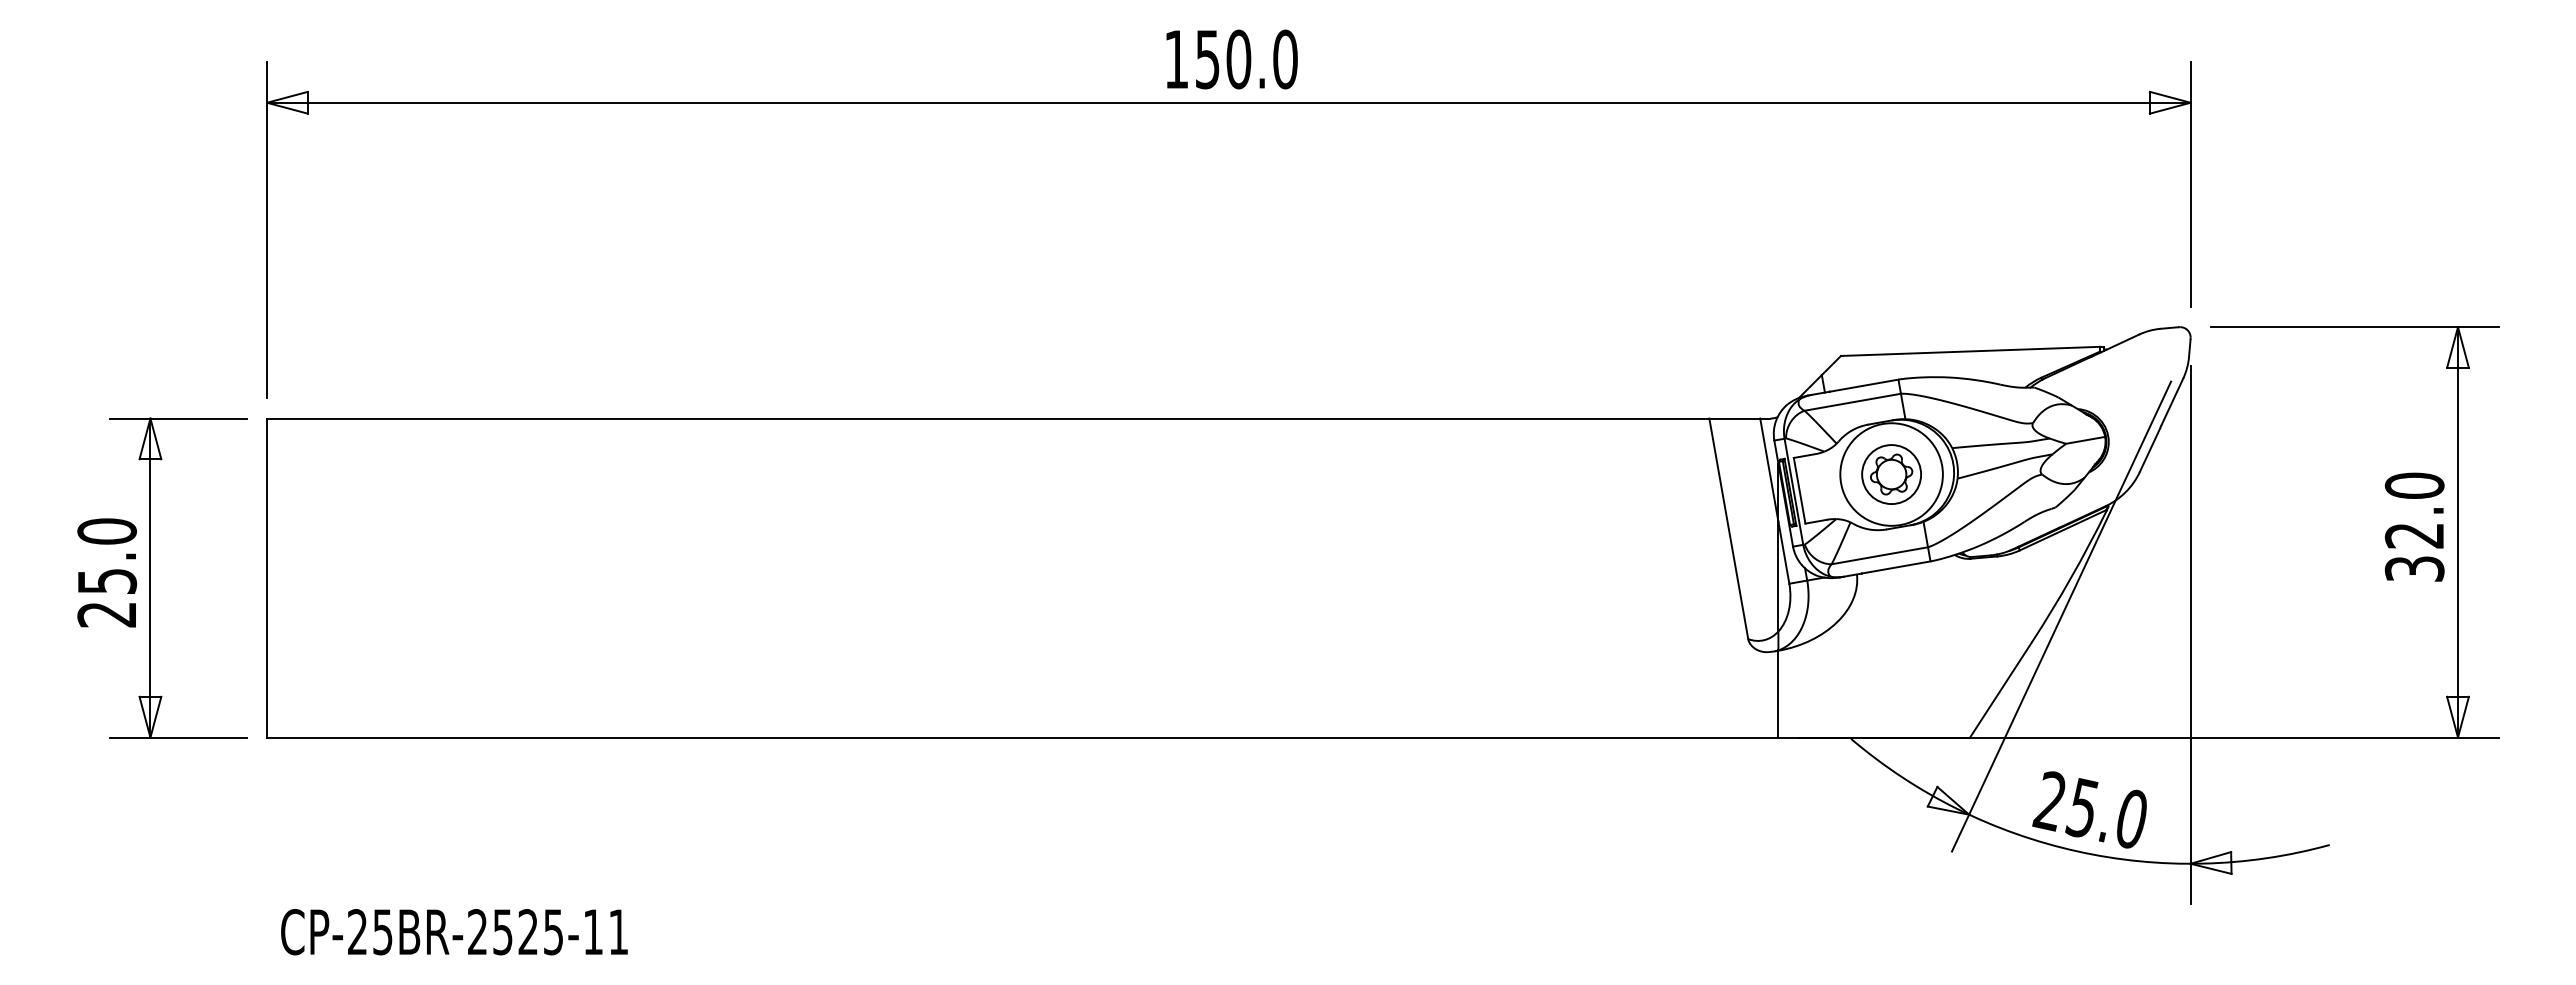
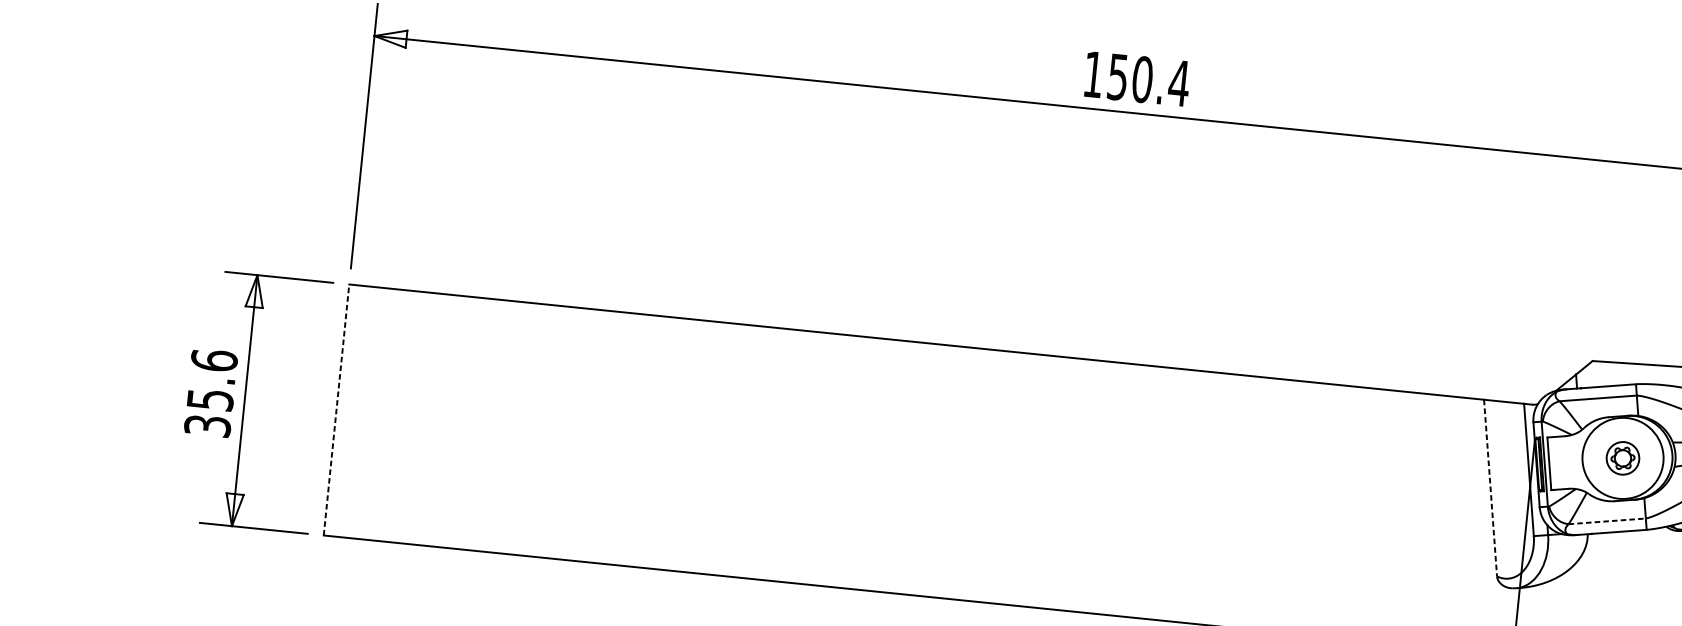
text: (1285, 59) -> (1179, 83), 150.0 -> 150.4
part: (1891, 474) -> (1622, 458), size x0.7
line: (1728, 529) -> (1490, 488), solid -> dashed
line: (1879, 555) -> (1607, 521), solid -> dashed
text: (107, 572) -> (211, 392), 25.0 -> 35.6
line: (267, 577) -> (336, 409), solid -> dashed

